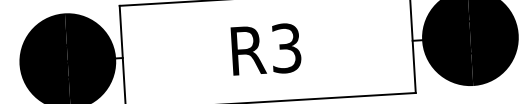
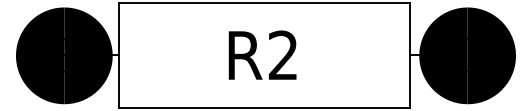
text: (285, 48) -> (282, 55), R3 -> R2

